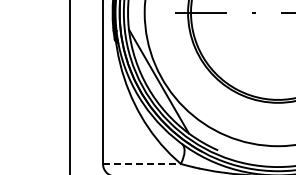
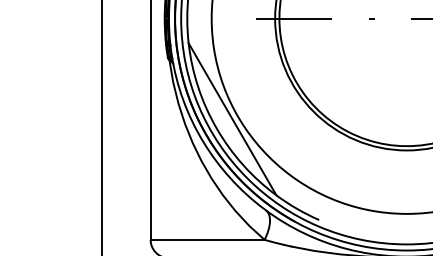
line: (141, 163) -> (206, 239), dashed -> solid

